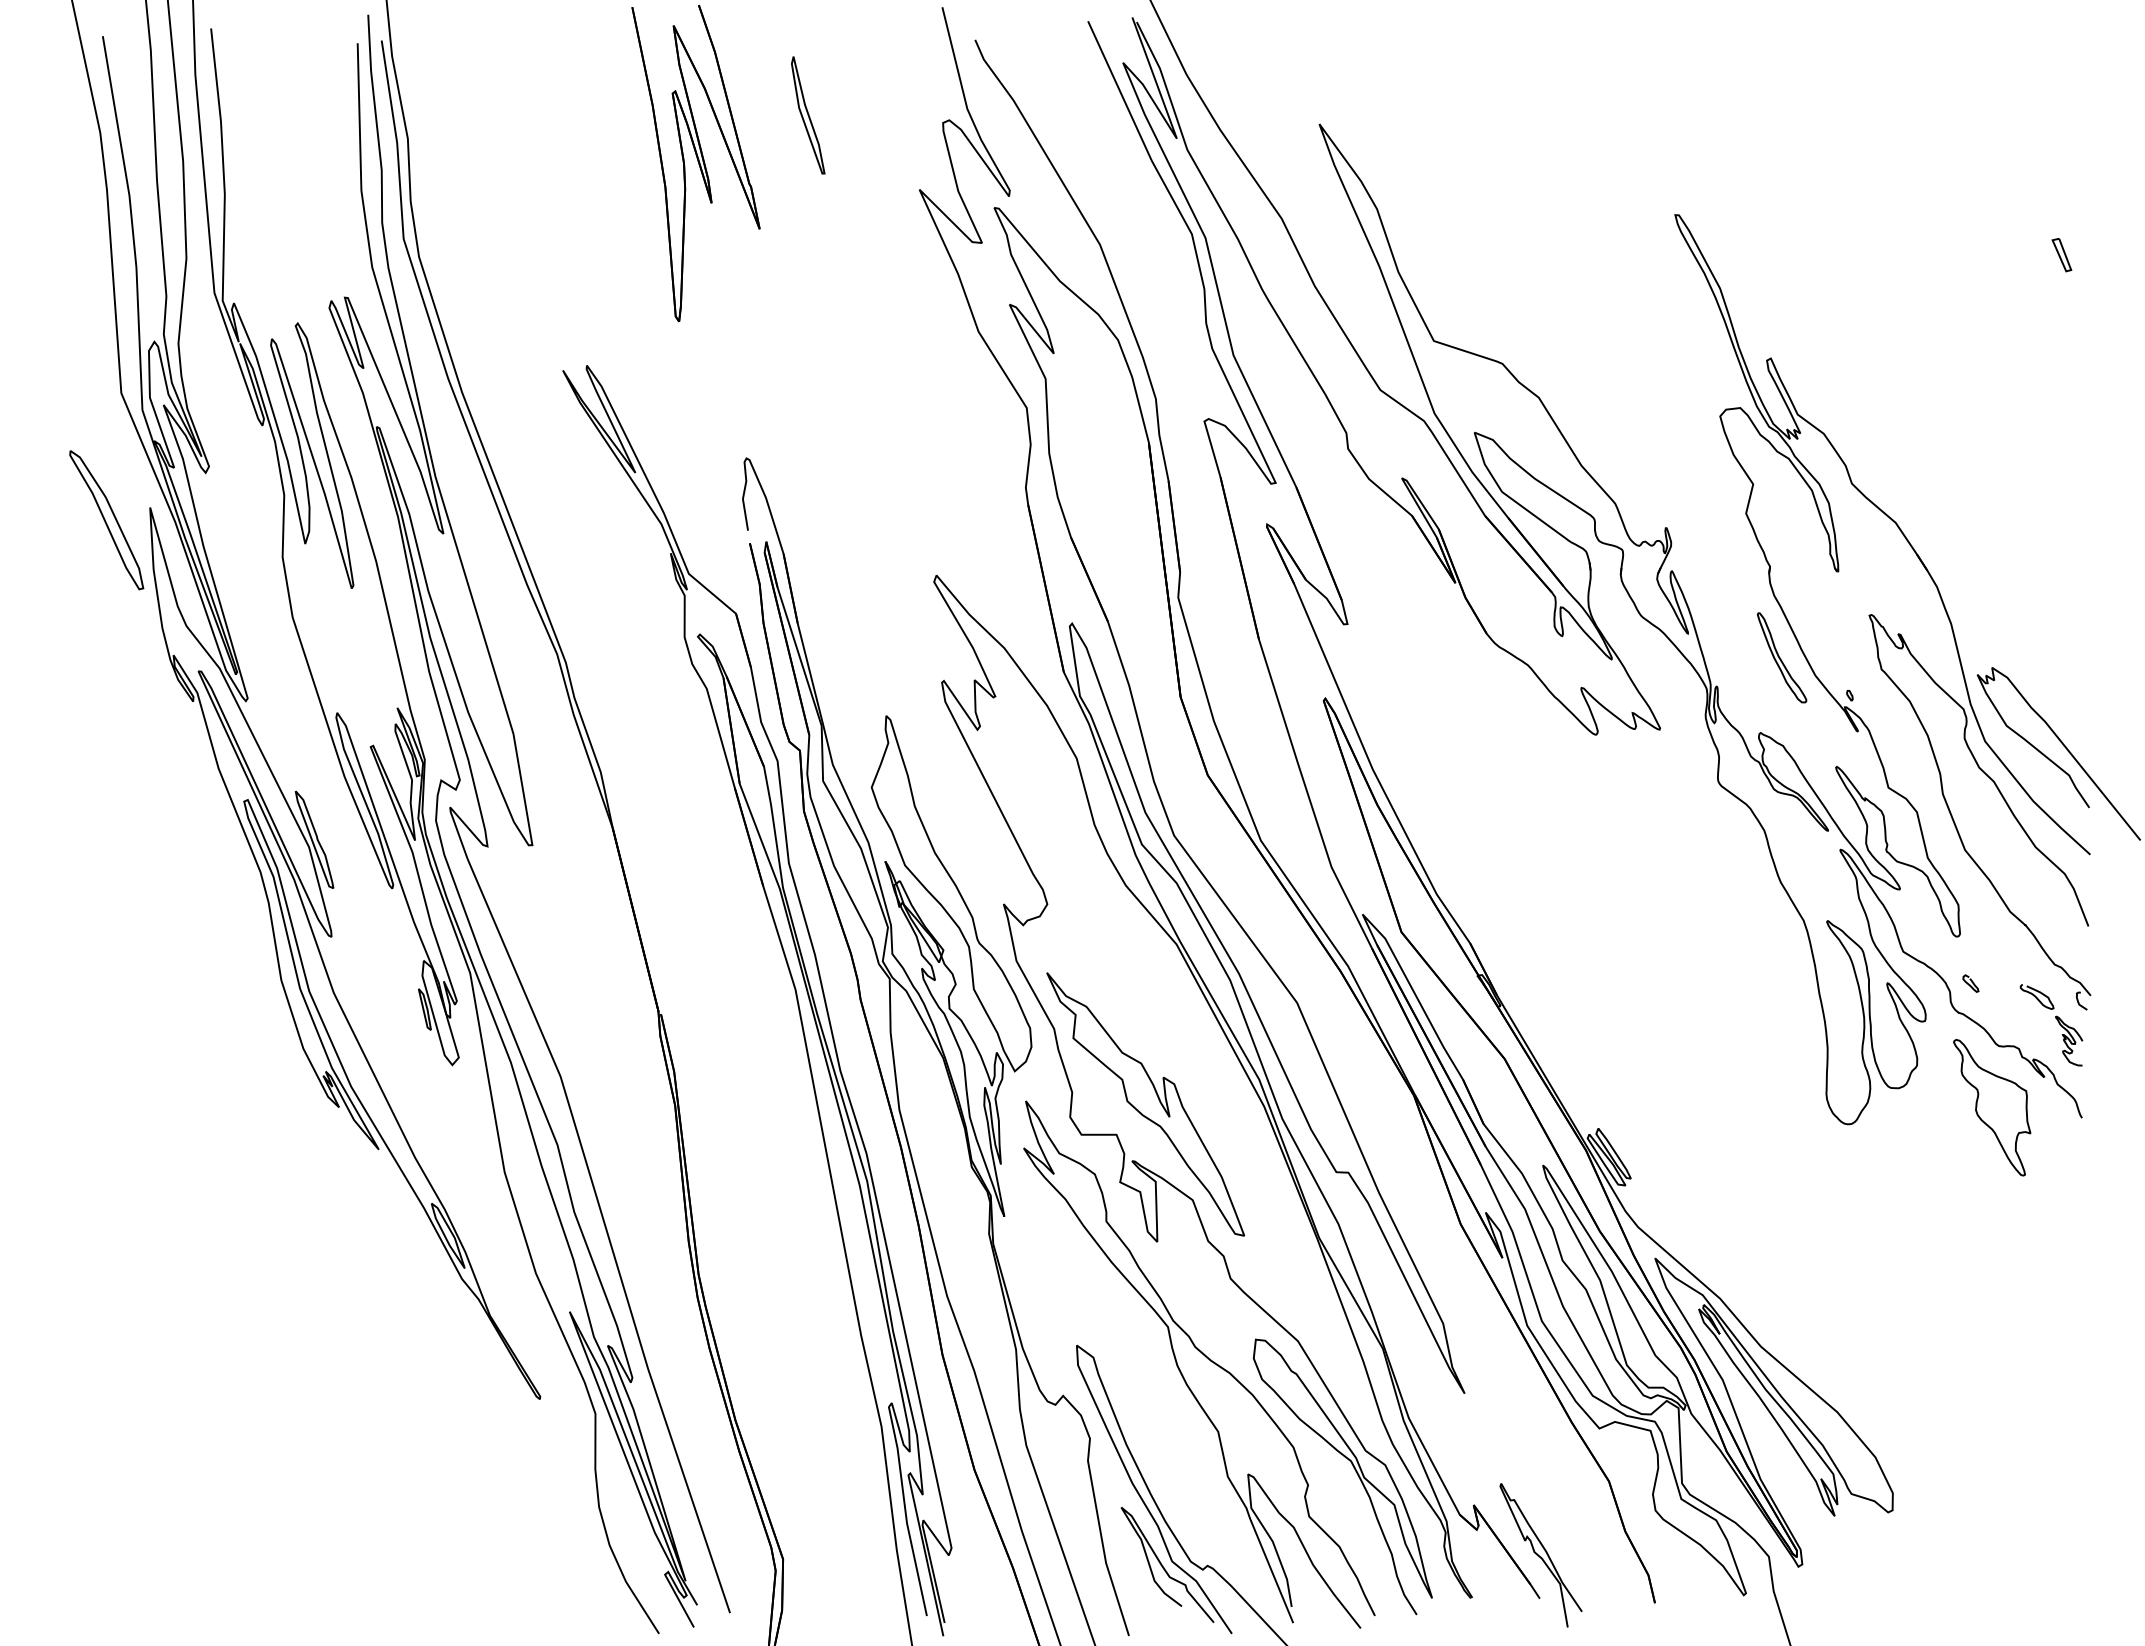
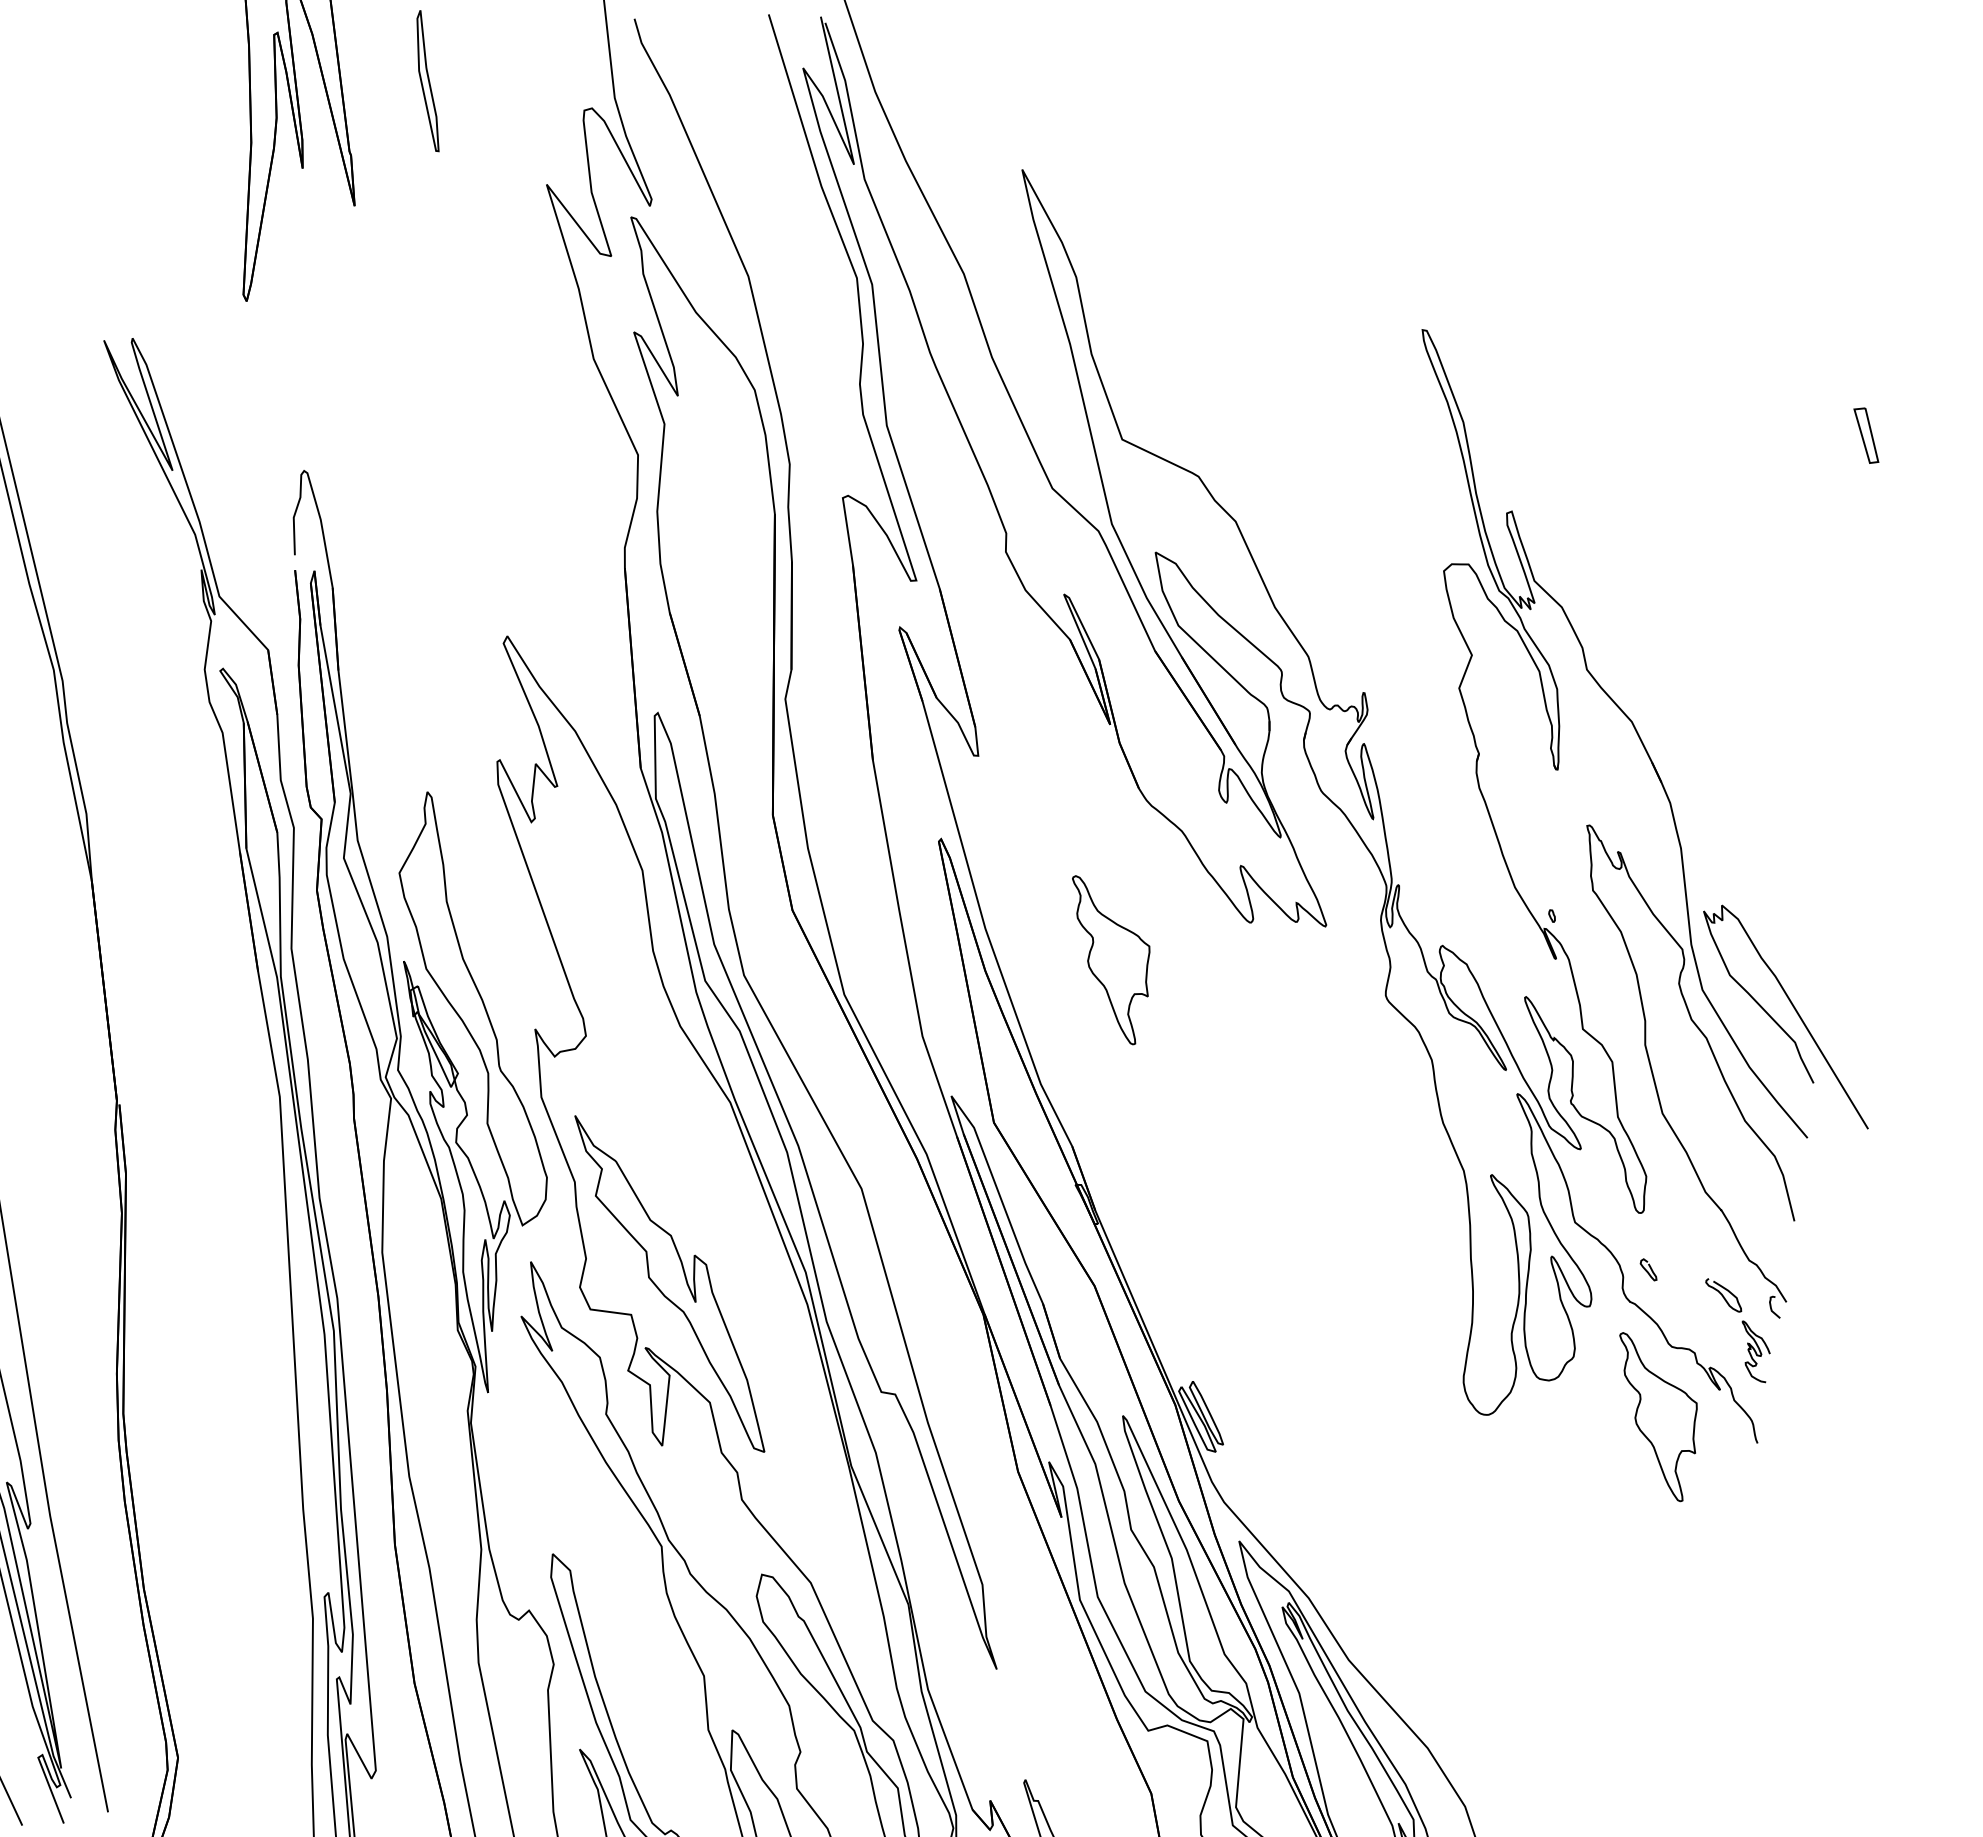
part: (2061, 255) -> (1865, 436), size x1.4
part: (1781, 657) -> (1478, 861), removed
part: (1479, 782) -> (1107, 960), added

